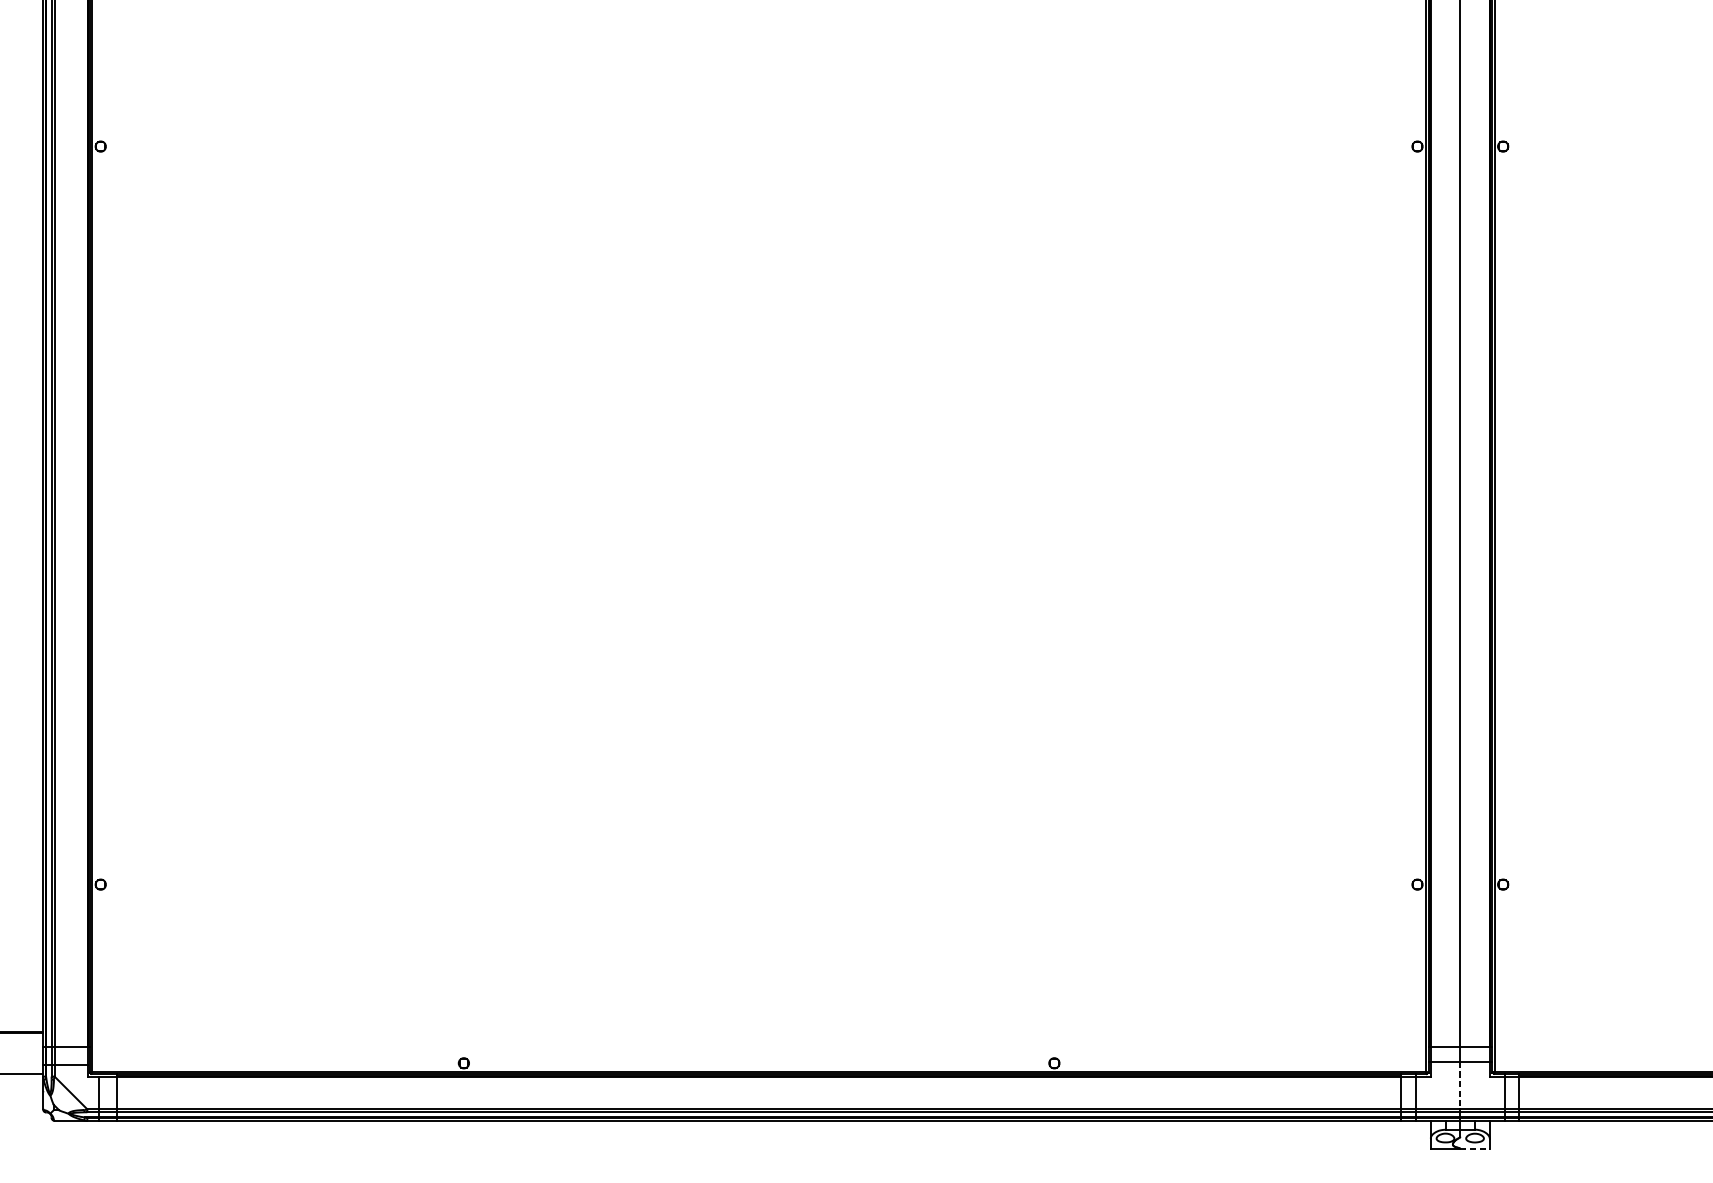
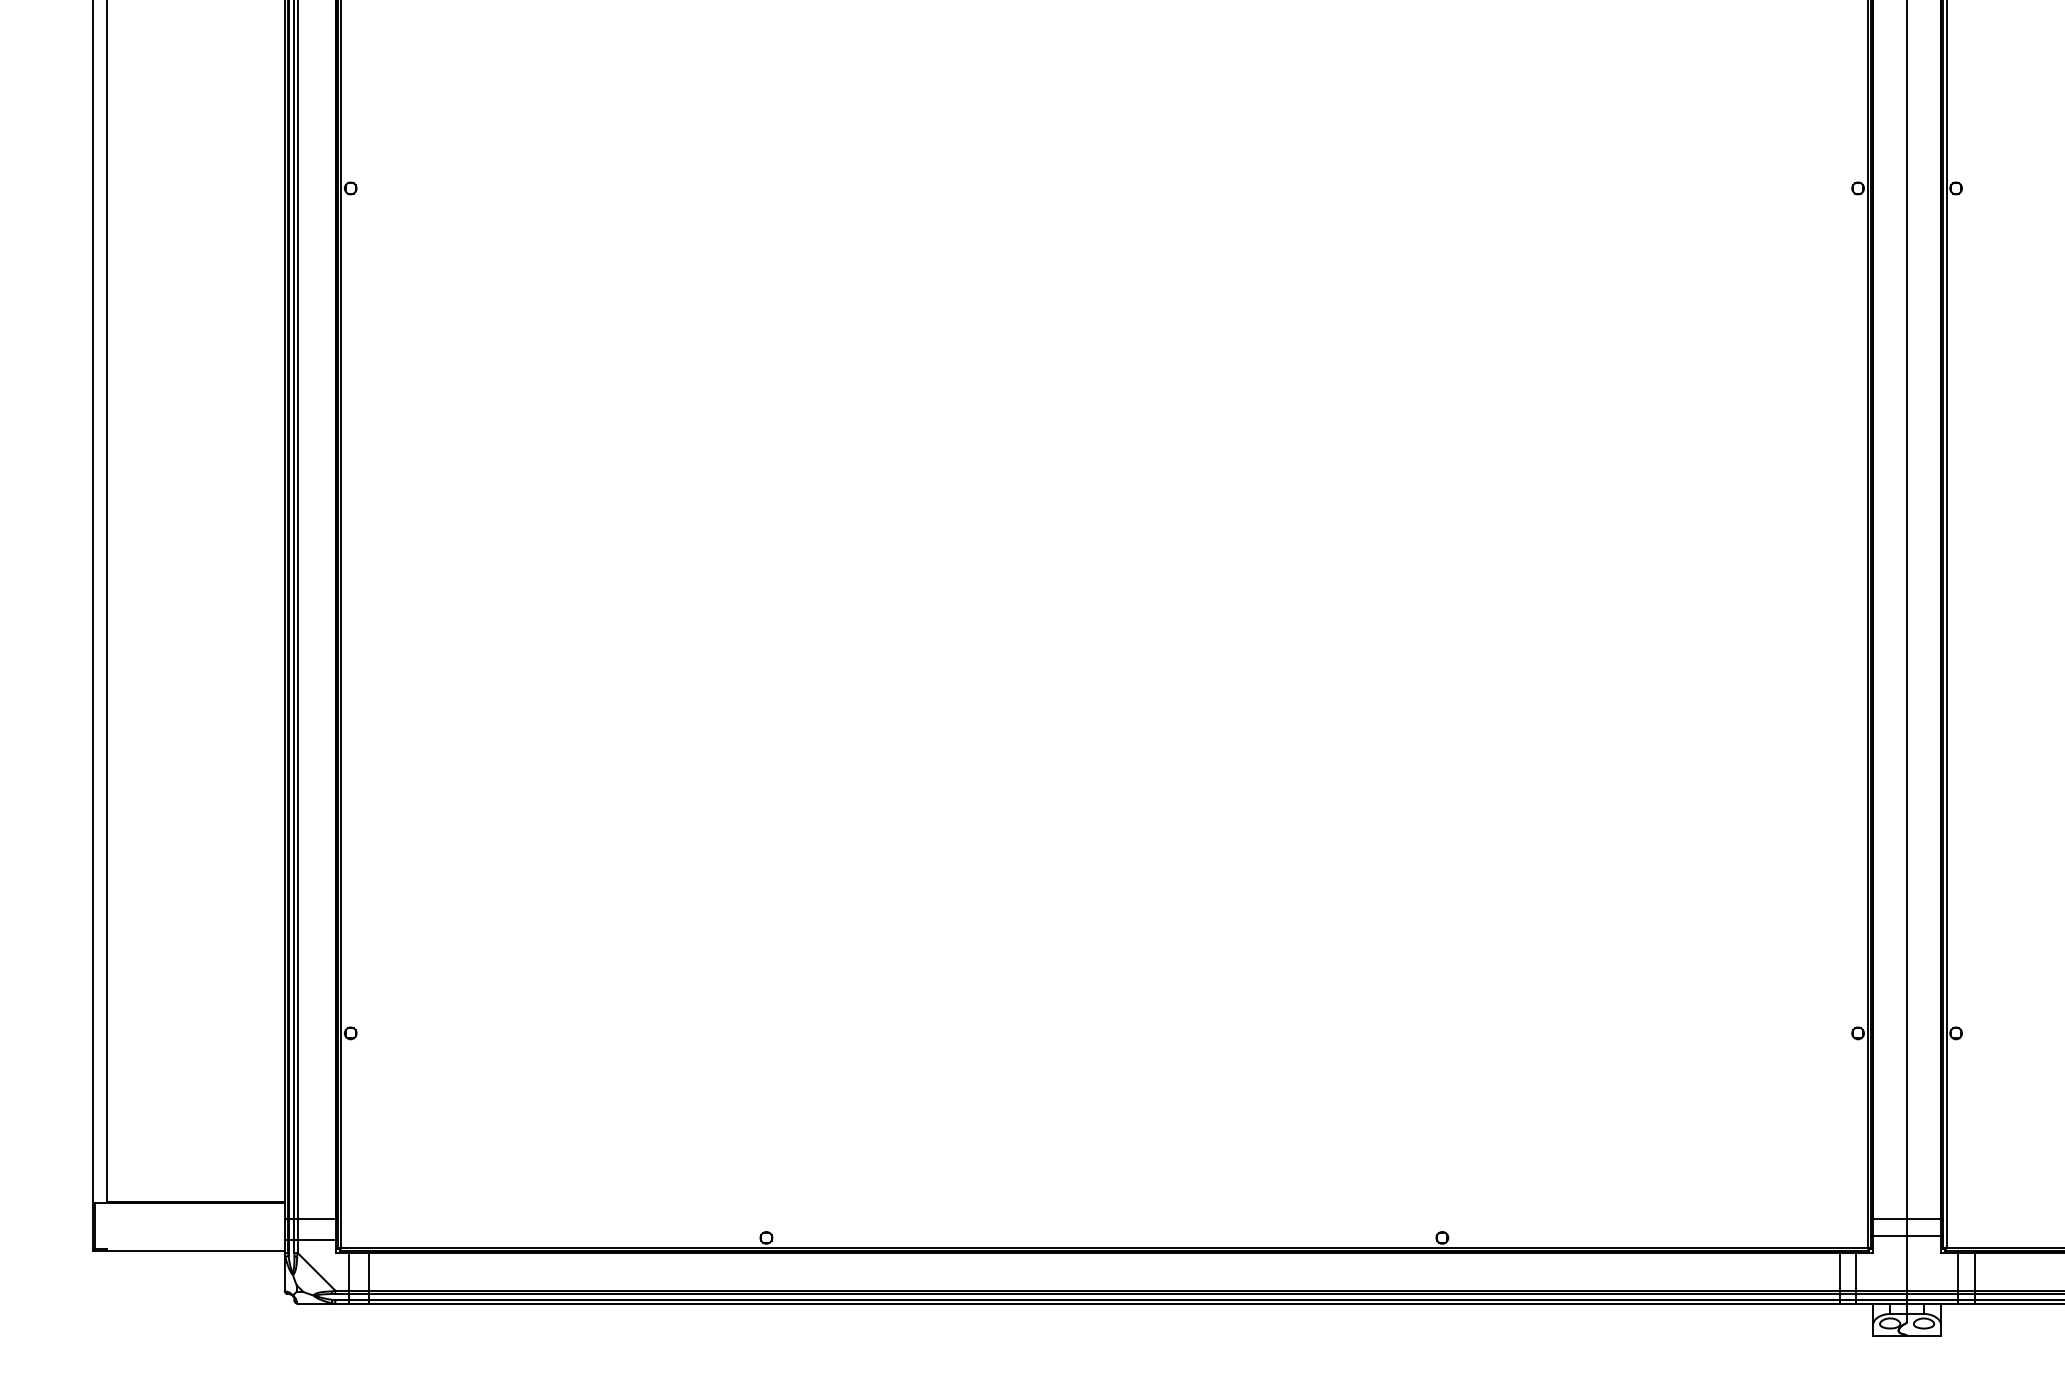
line: (1460, 1085) -> (1907, 1263), dashed -> solid
line: (1475, 1148) -> (1924, 1335), dashed -> solid

